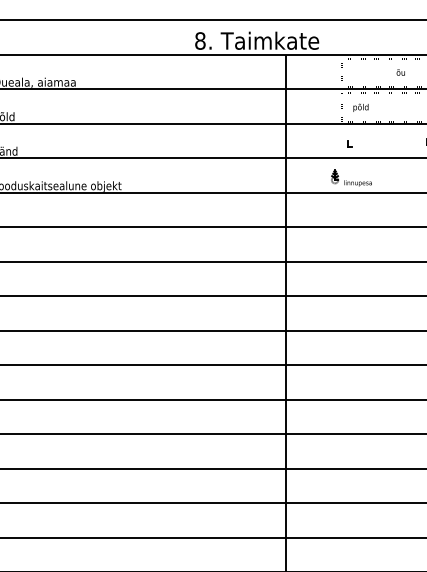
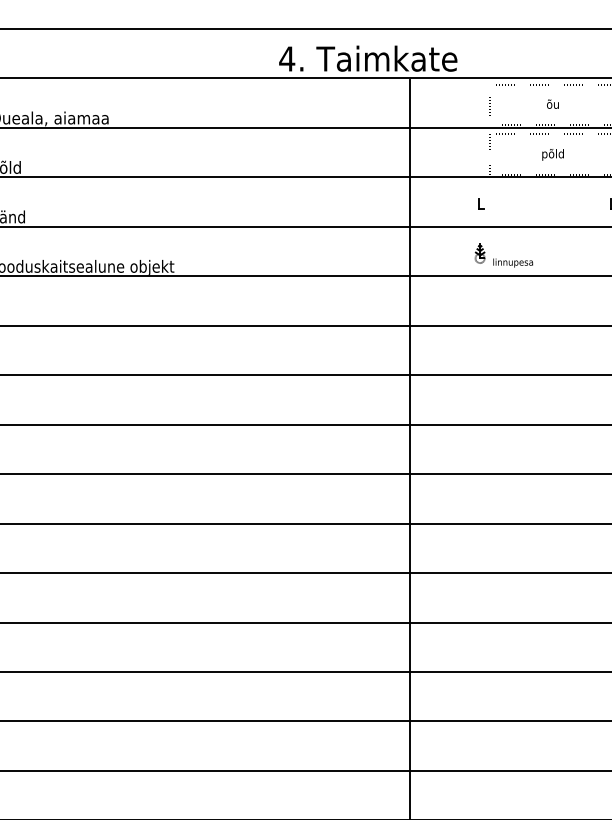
text: (199, 40) -> (285, 58), 8. -> 4.
text: (400, 72) -> (552, 104), moved
text: (360, 107) -> (552, 154), moved
part: (349, 143) -> (480, 202), moved

